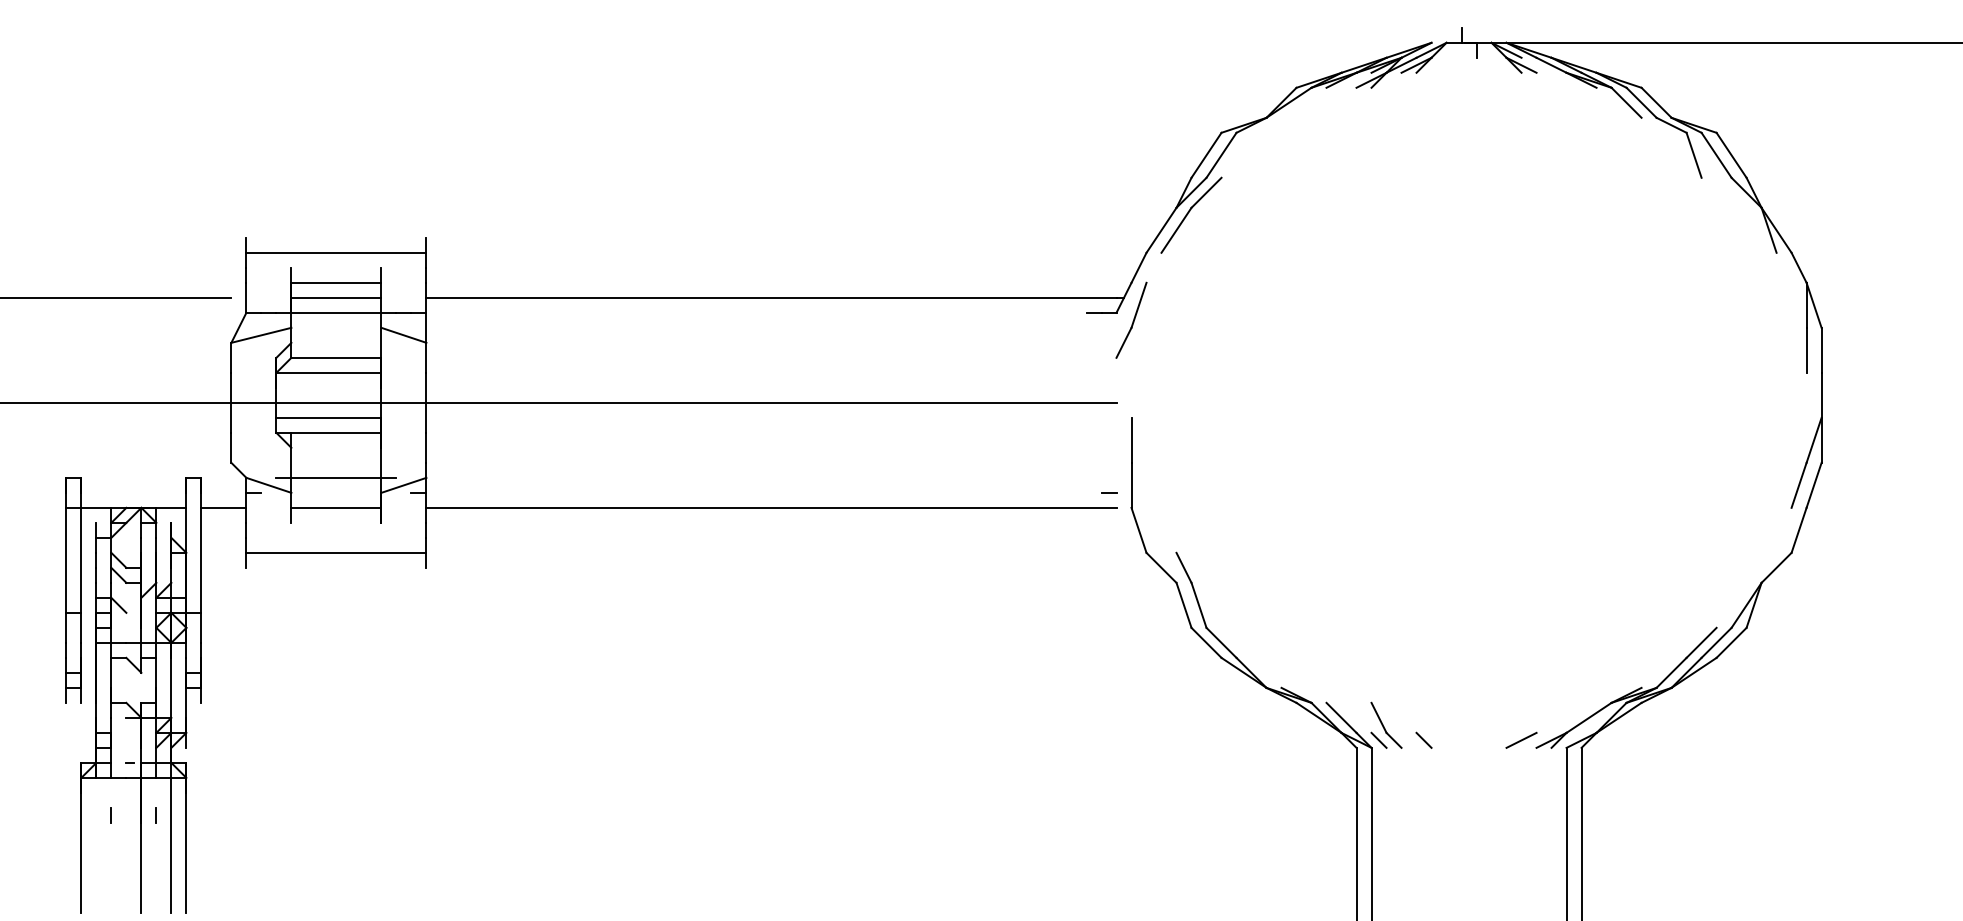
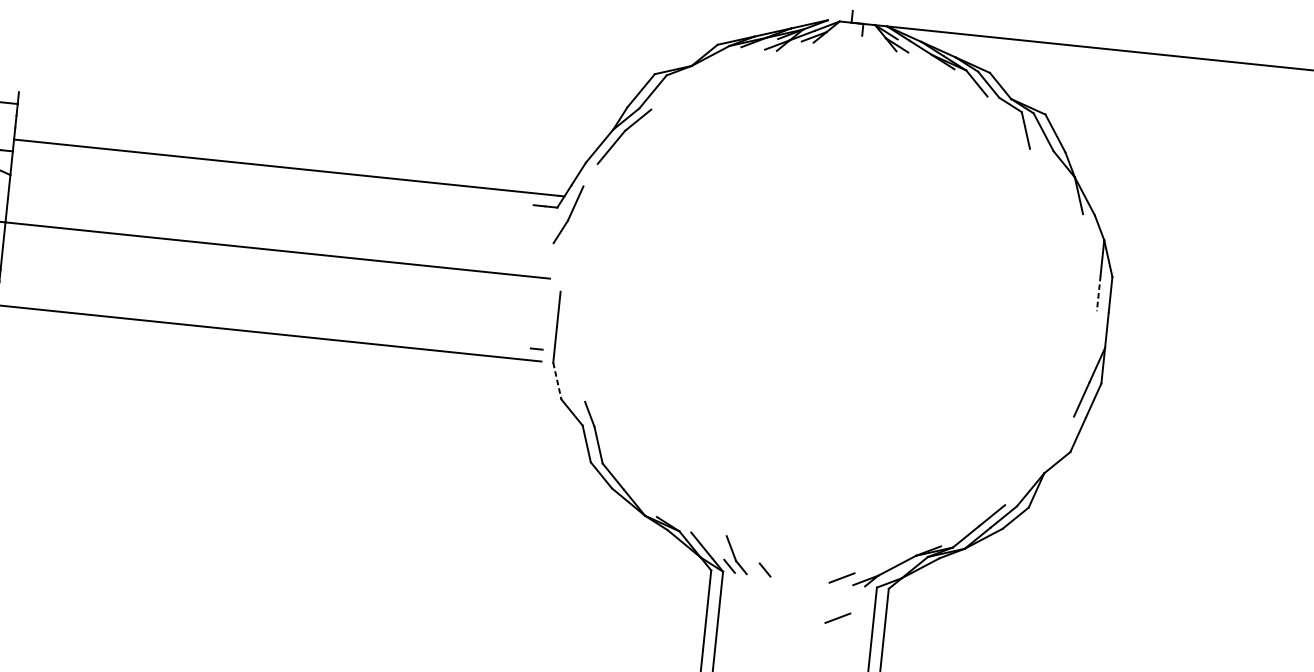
line: (1806, 350) -> (1098, 293), solid -> dashed
line: (1139, 530) -> (557, 381), solid -> dashed
line: (1521, 790) -> (837, 617), added

